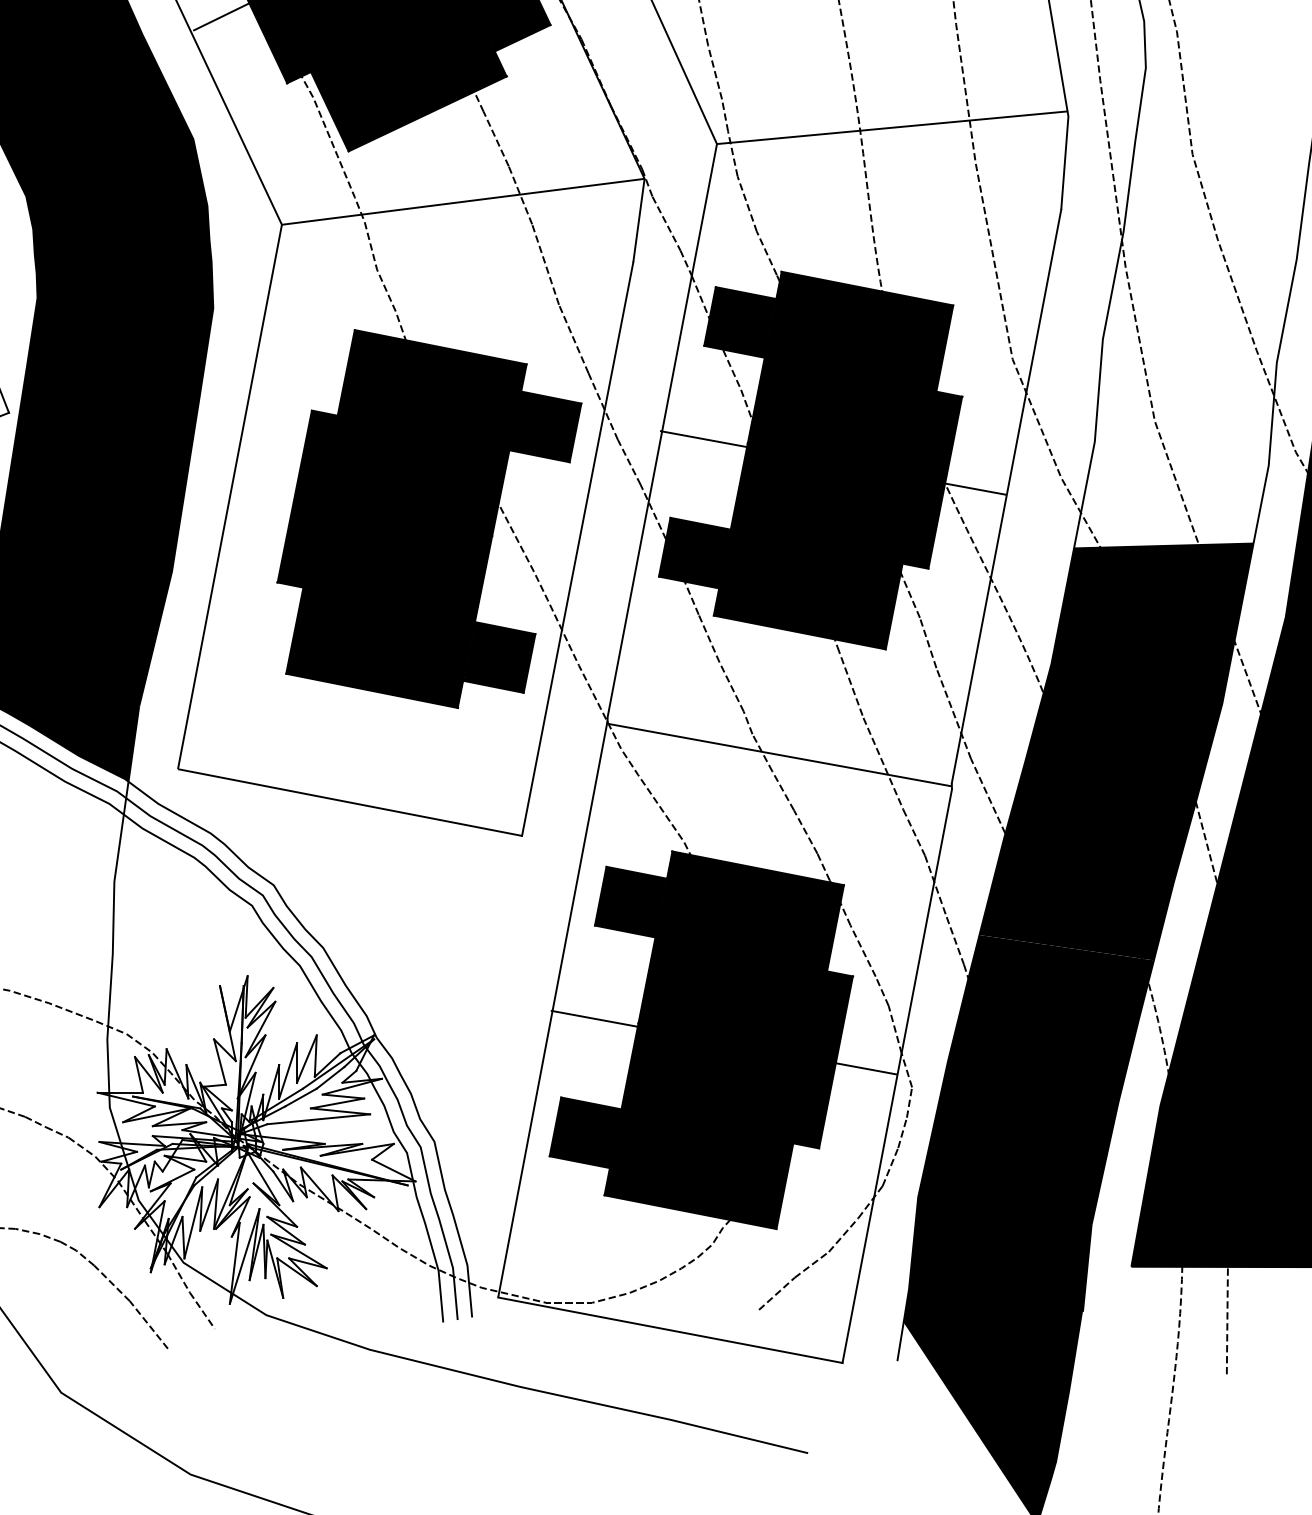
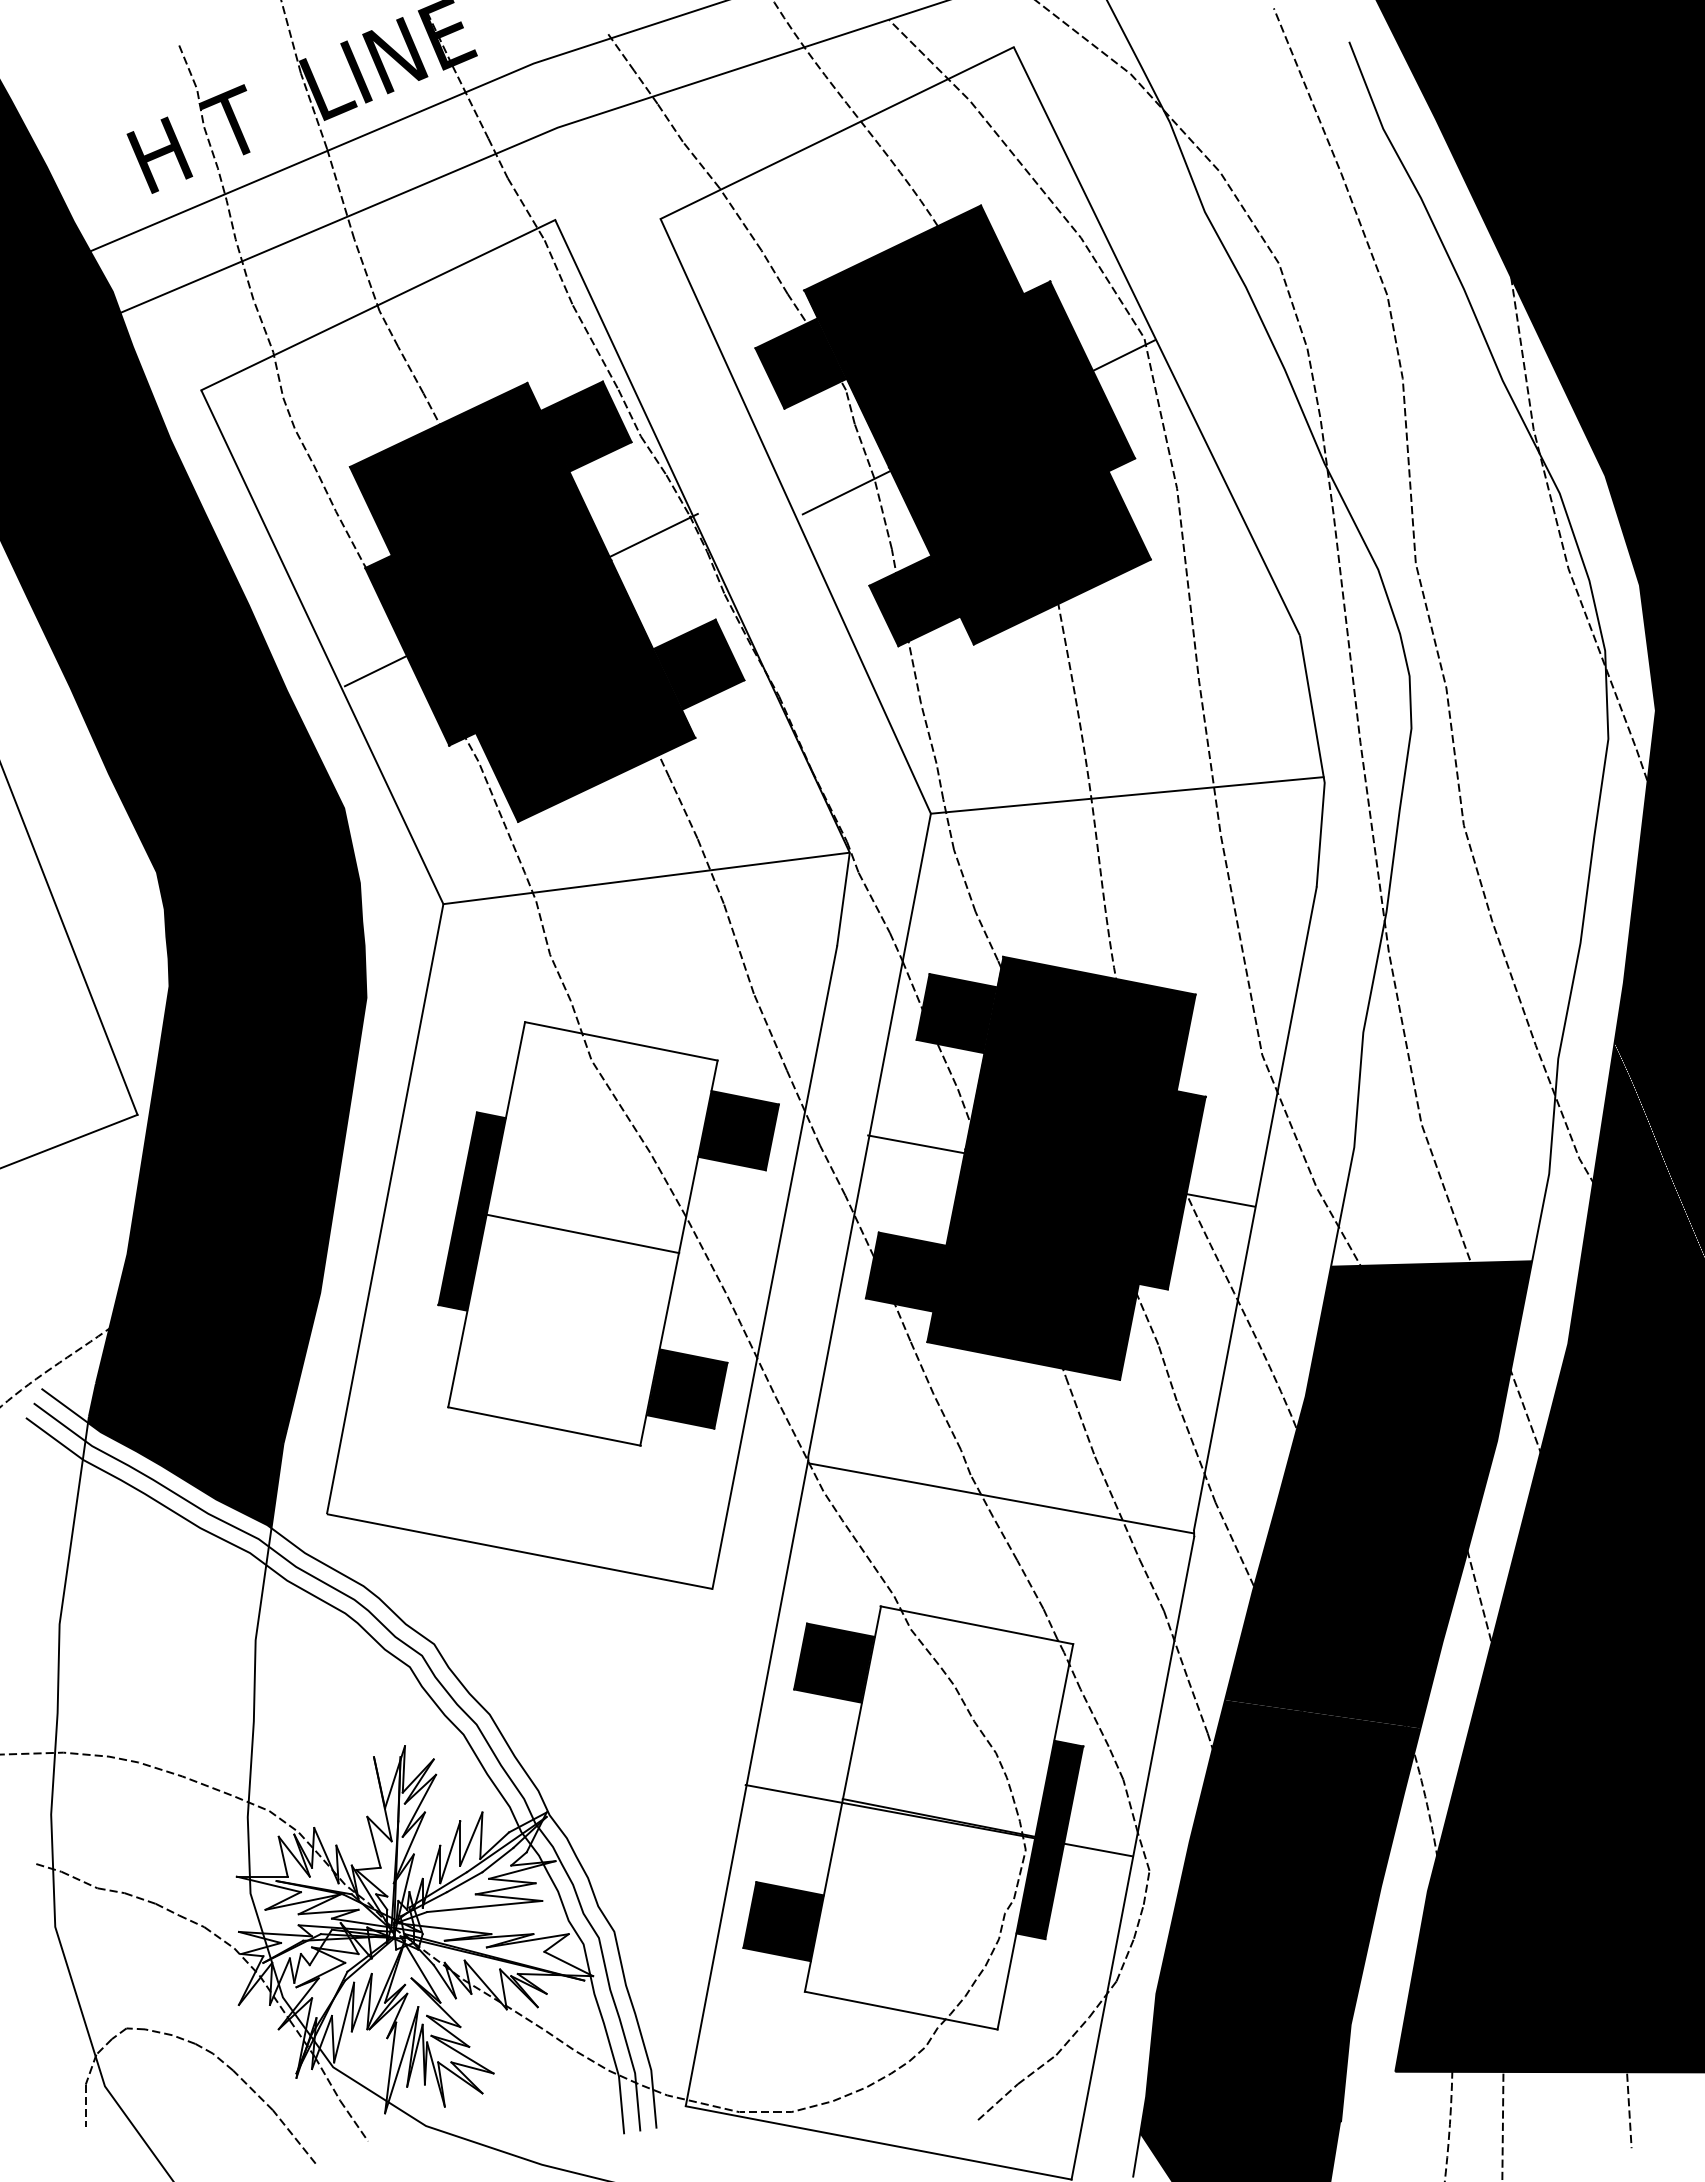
fill: (406, 518) -> (582, 1233), removed
fill: (723, 1039) -> (938, 1817), removed

